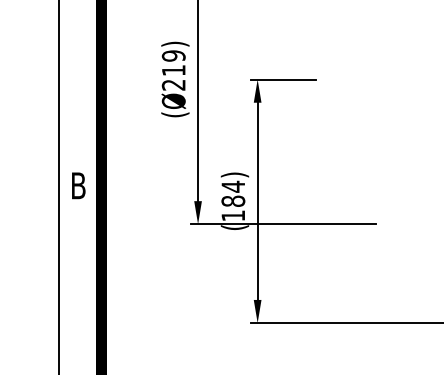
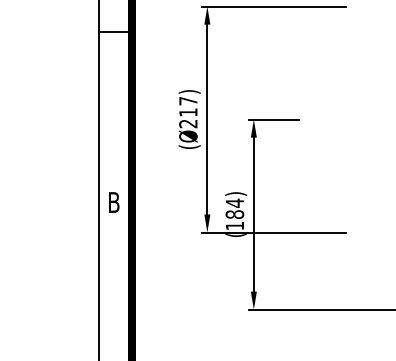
text: (173, 55) -> (188, 100), (Ø219) -> (Ø217)

